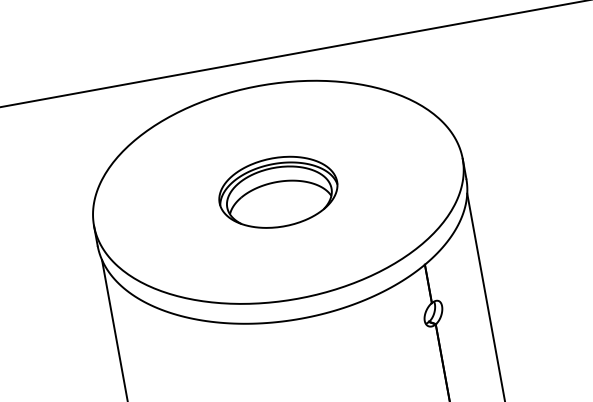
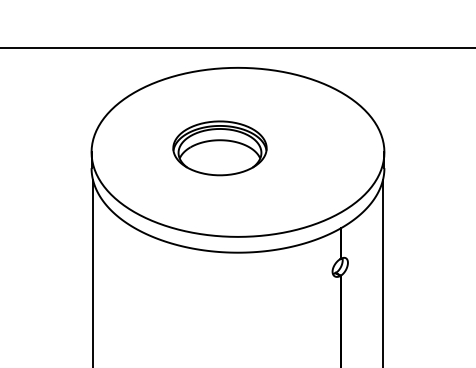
part: (277, 192) -> (219, 148), moved

